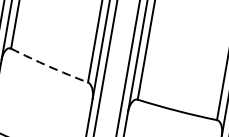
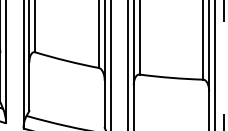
arc: (48, 65) -> (66, 60), dashed -> solid

